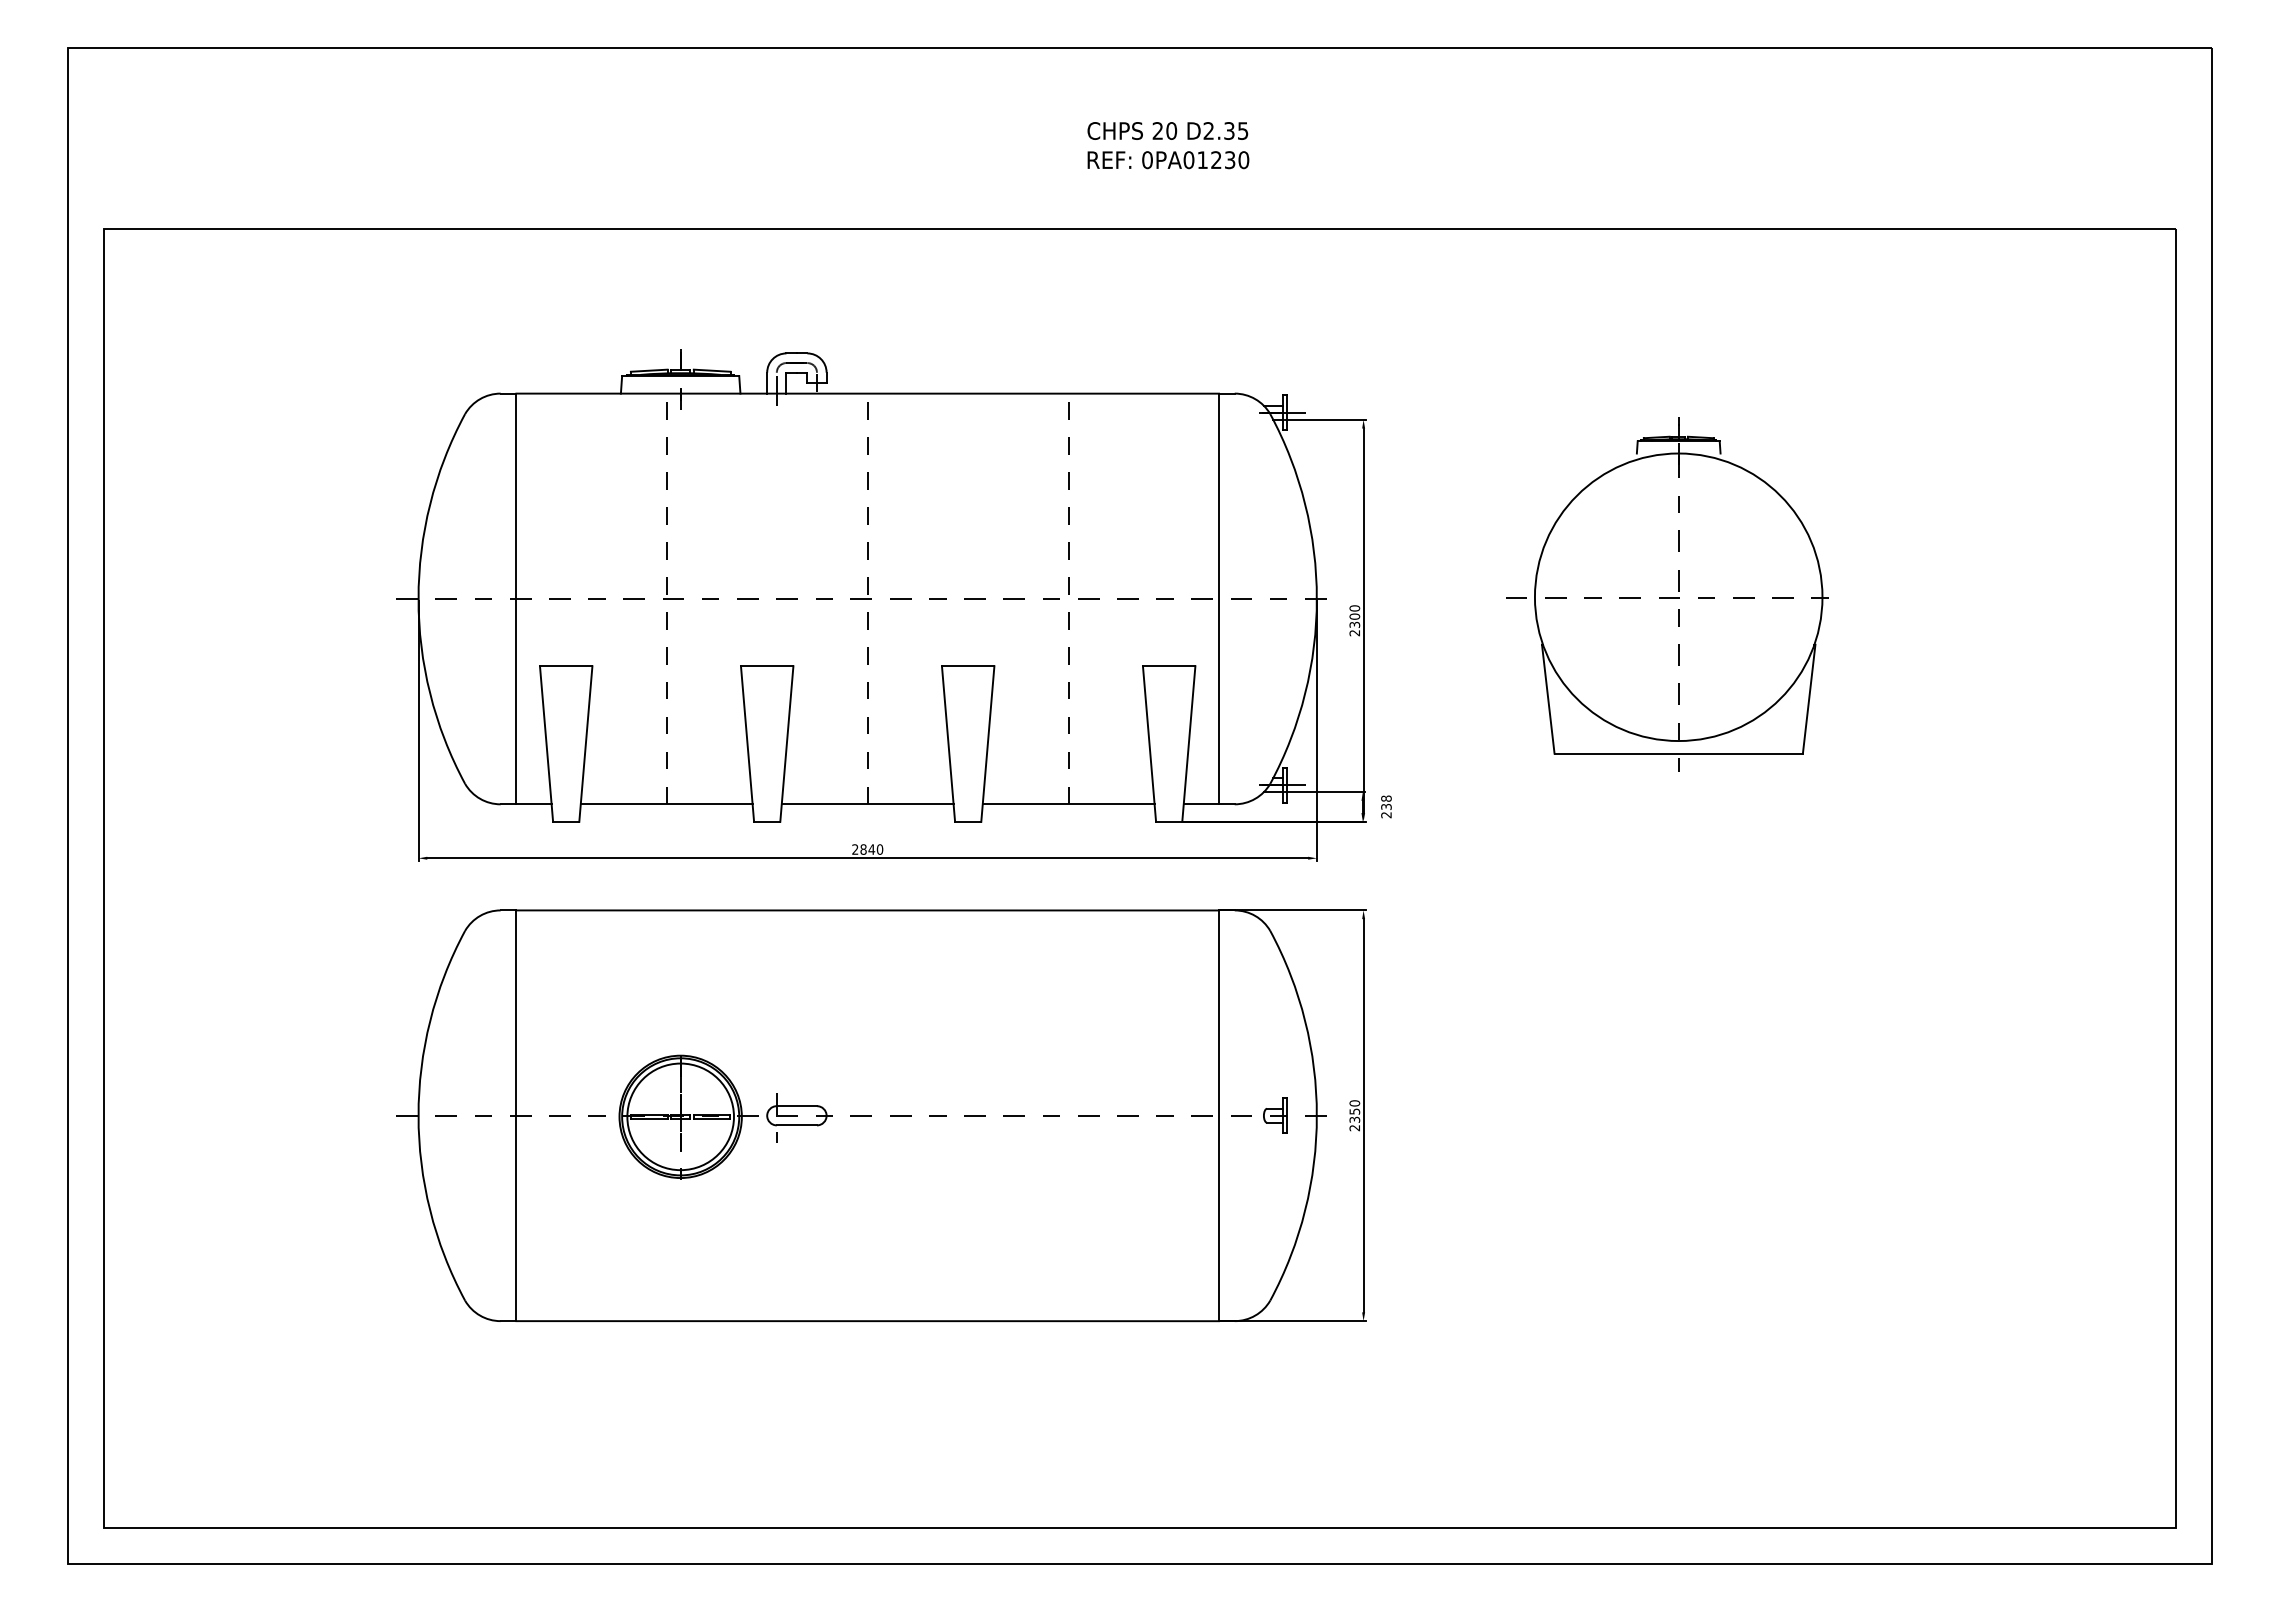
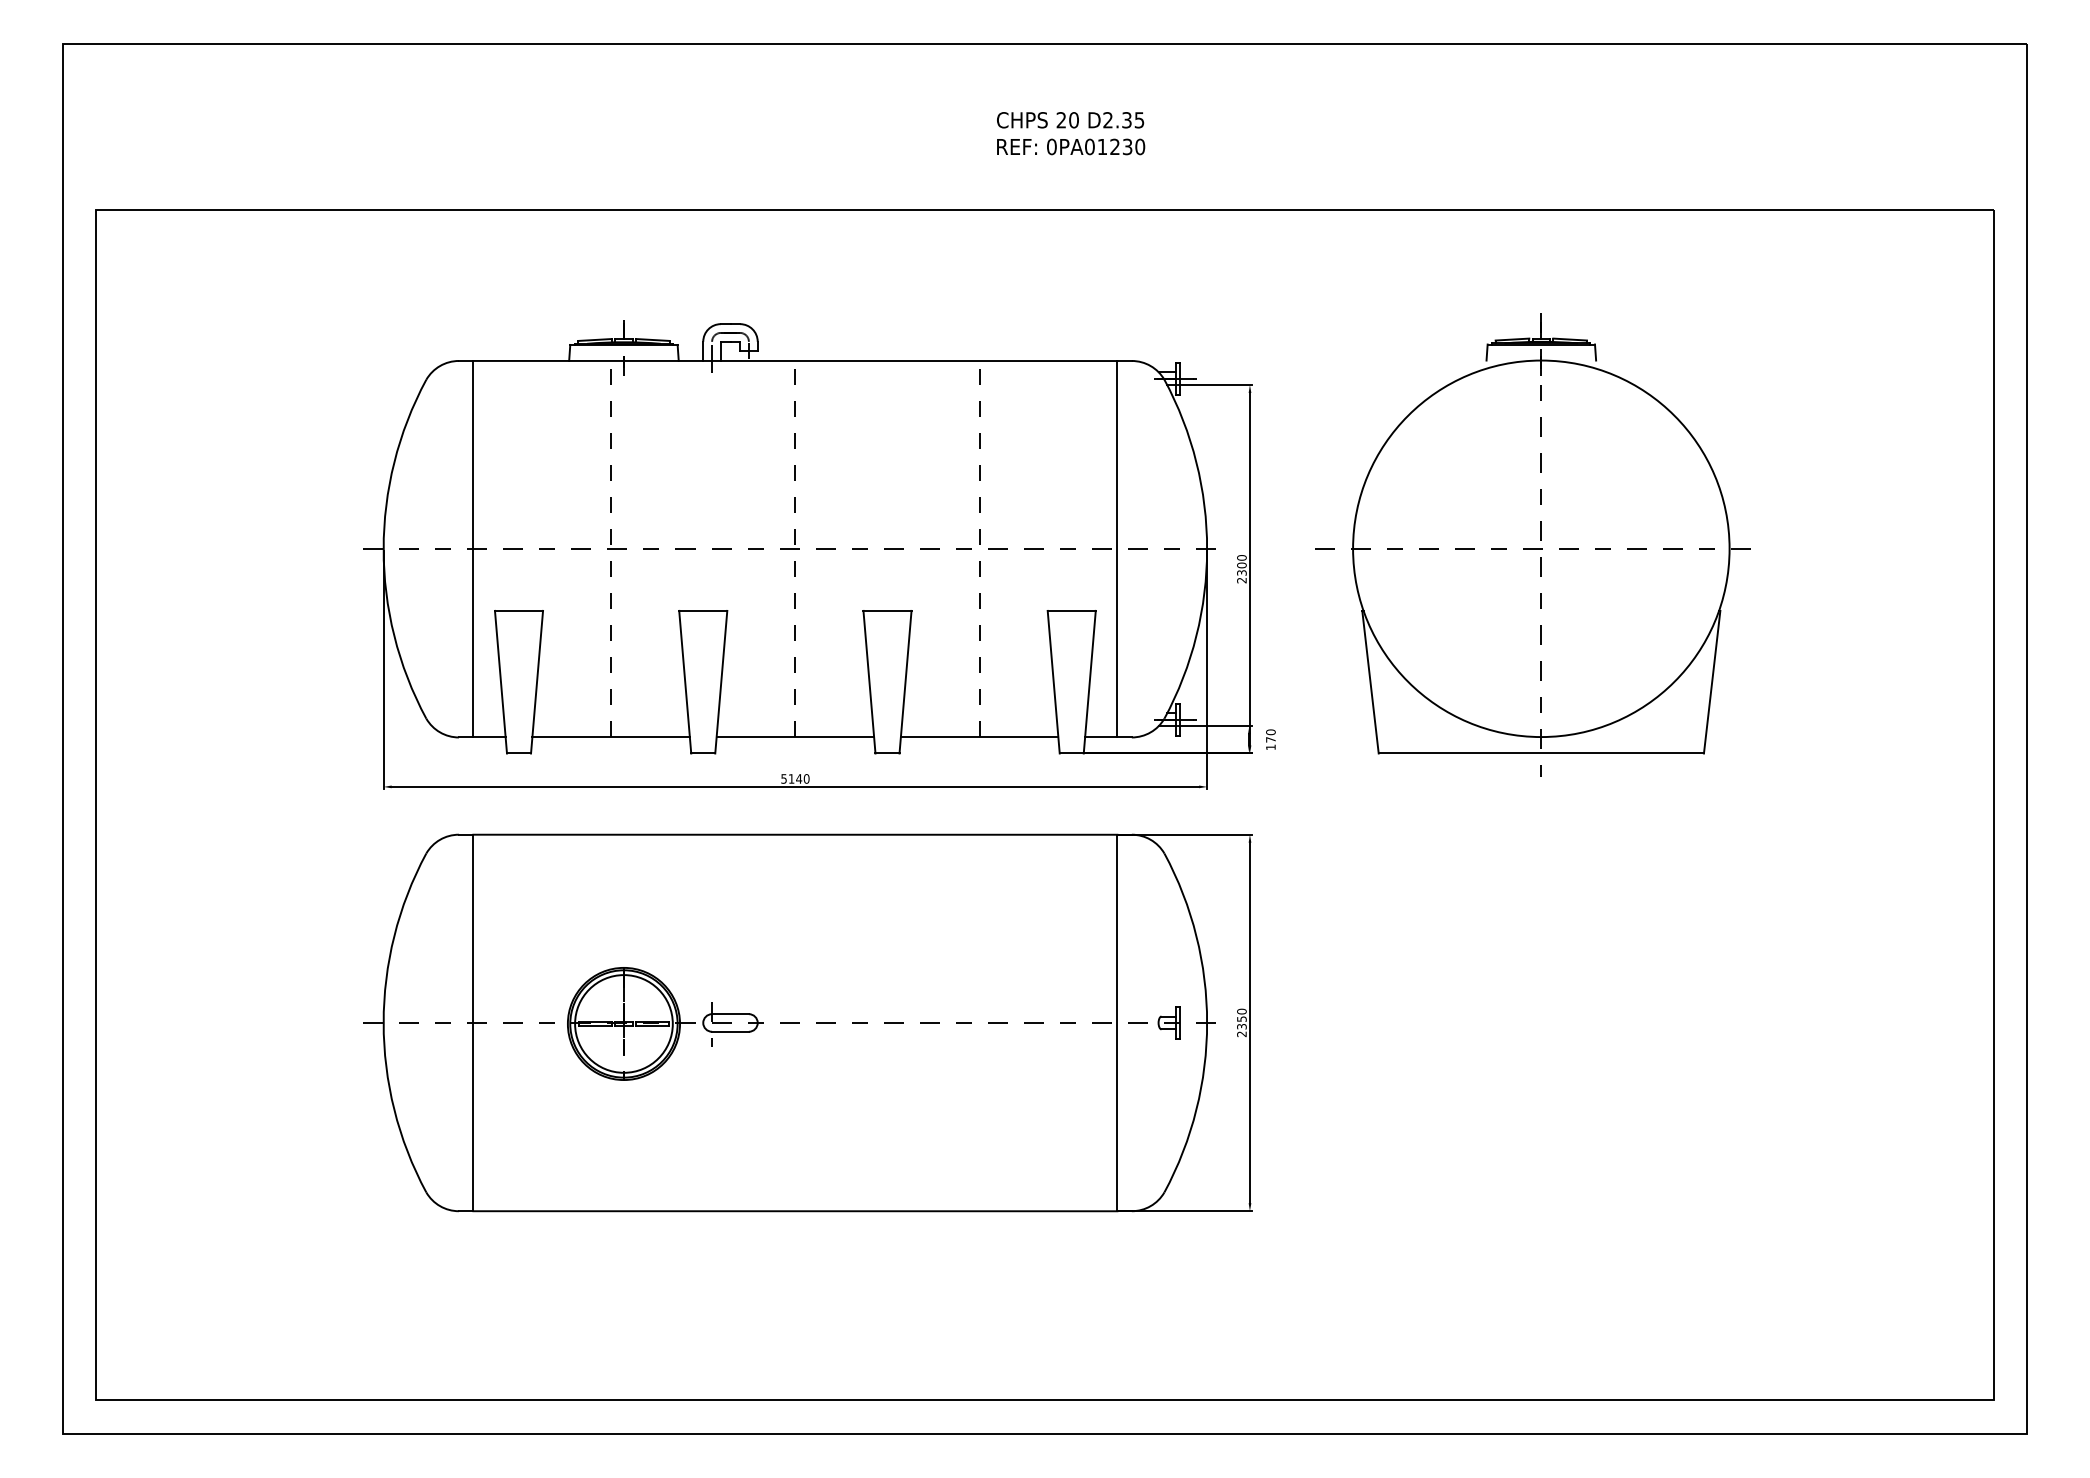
part: (1671, 593) -> (1532, 544), size x1.43
text: (1385, 806) -> (1270, 739), 238 -> 170
text: (859, 849) -> (787, 778), 2840 -> 5140

